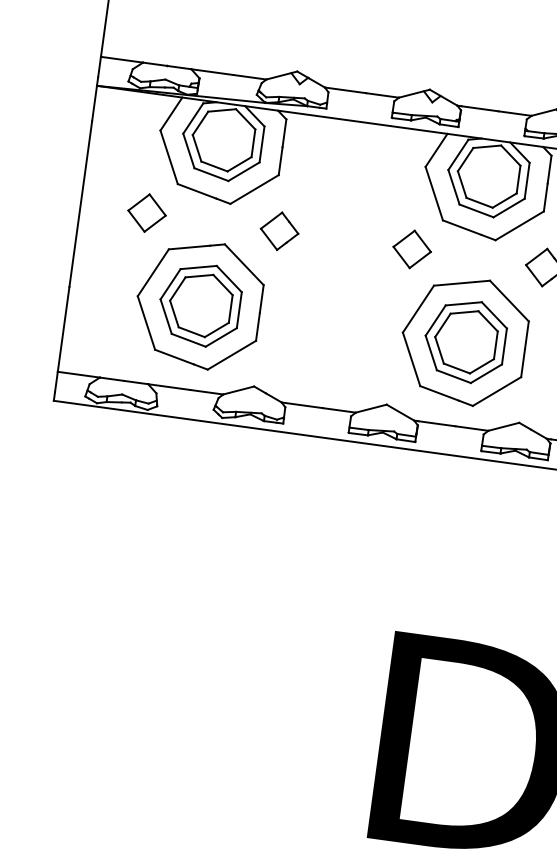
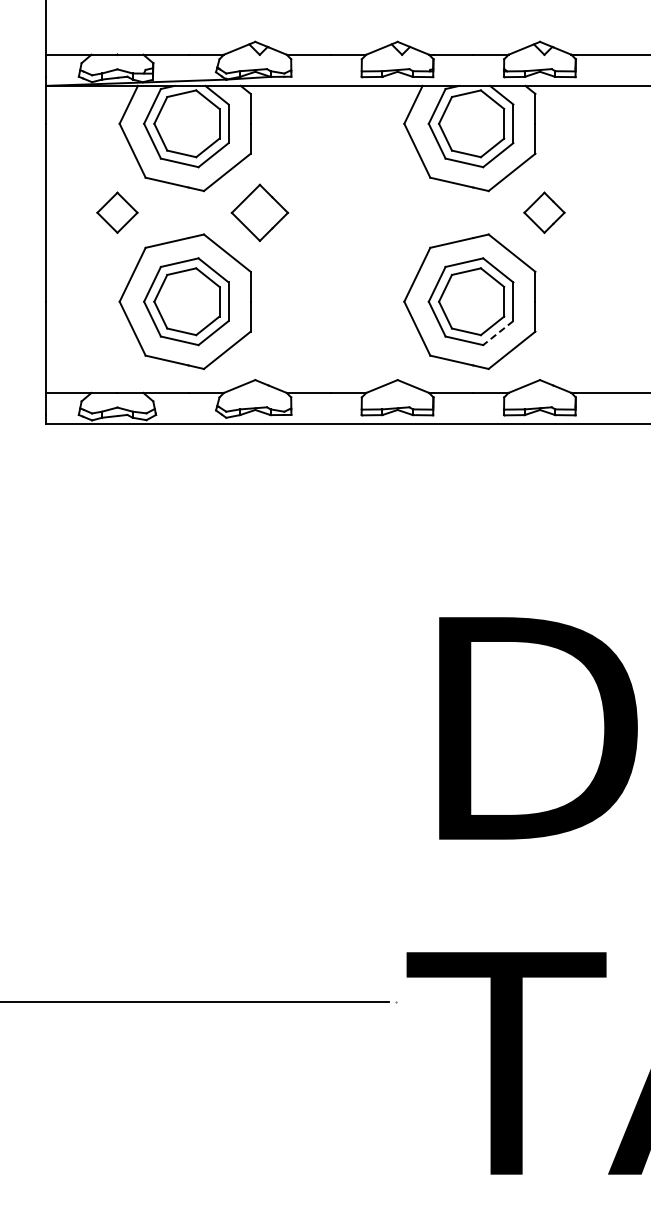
part: (279, 230) -> (259, 212), size x1.4
part: (412, 249) -> (402, 212), removed
line: (485, 374) -> (497, 333), solid -> dashed

